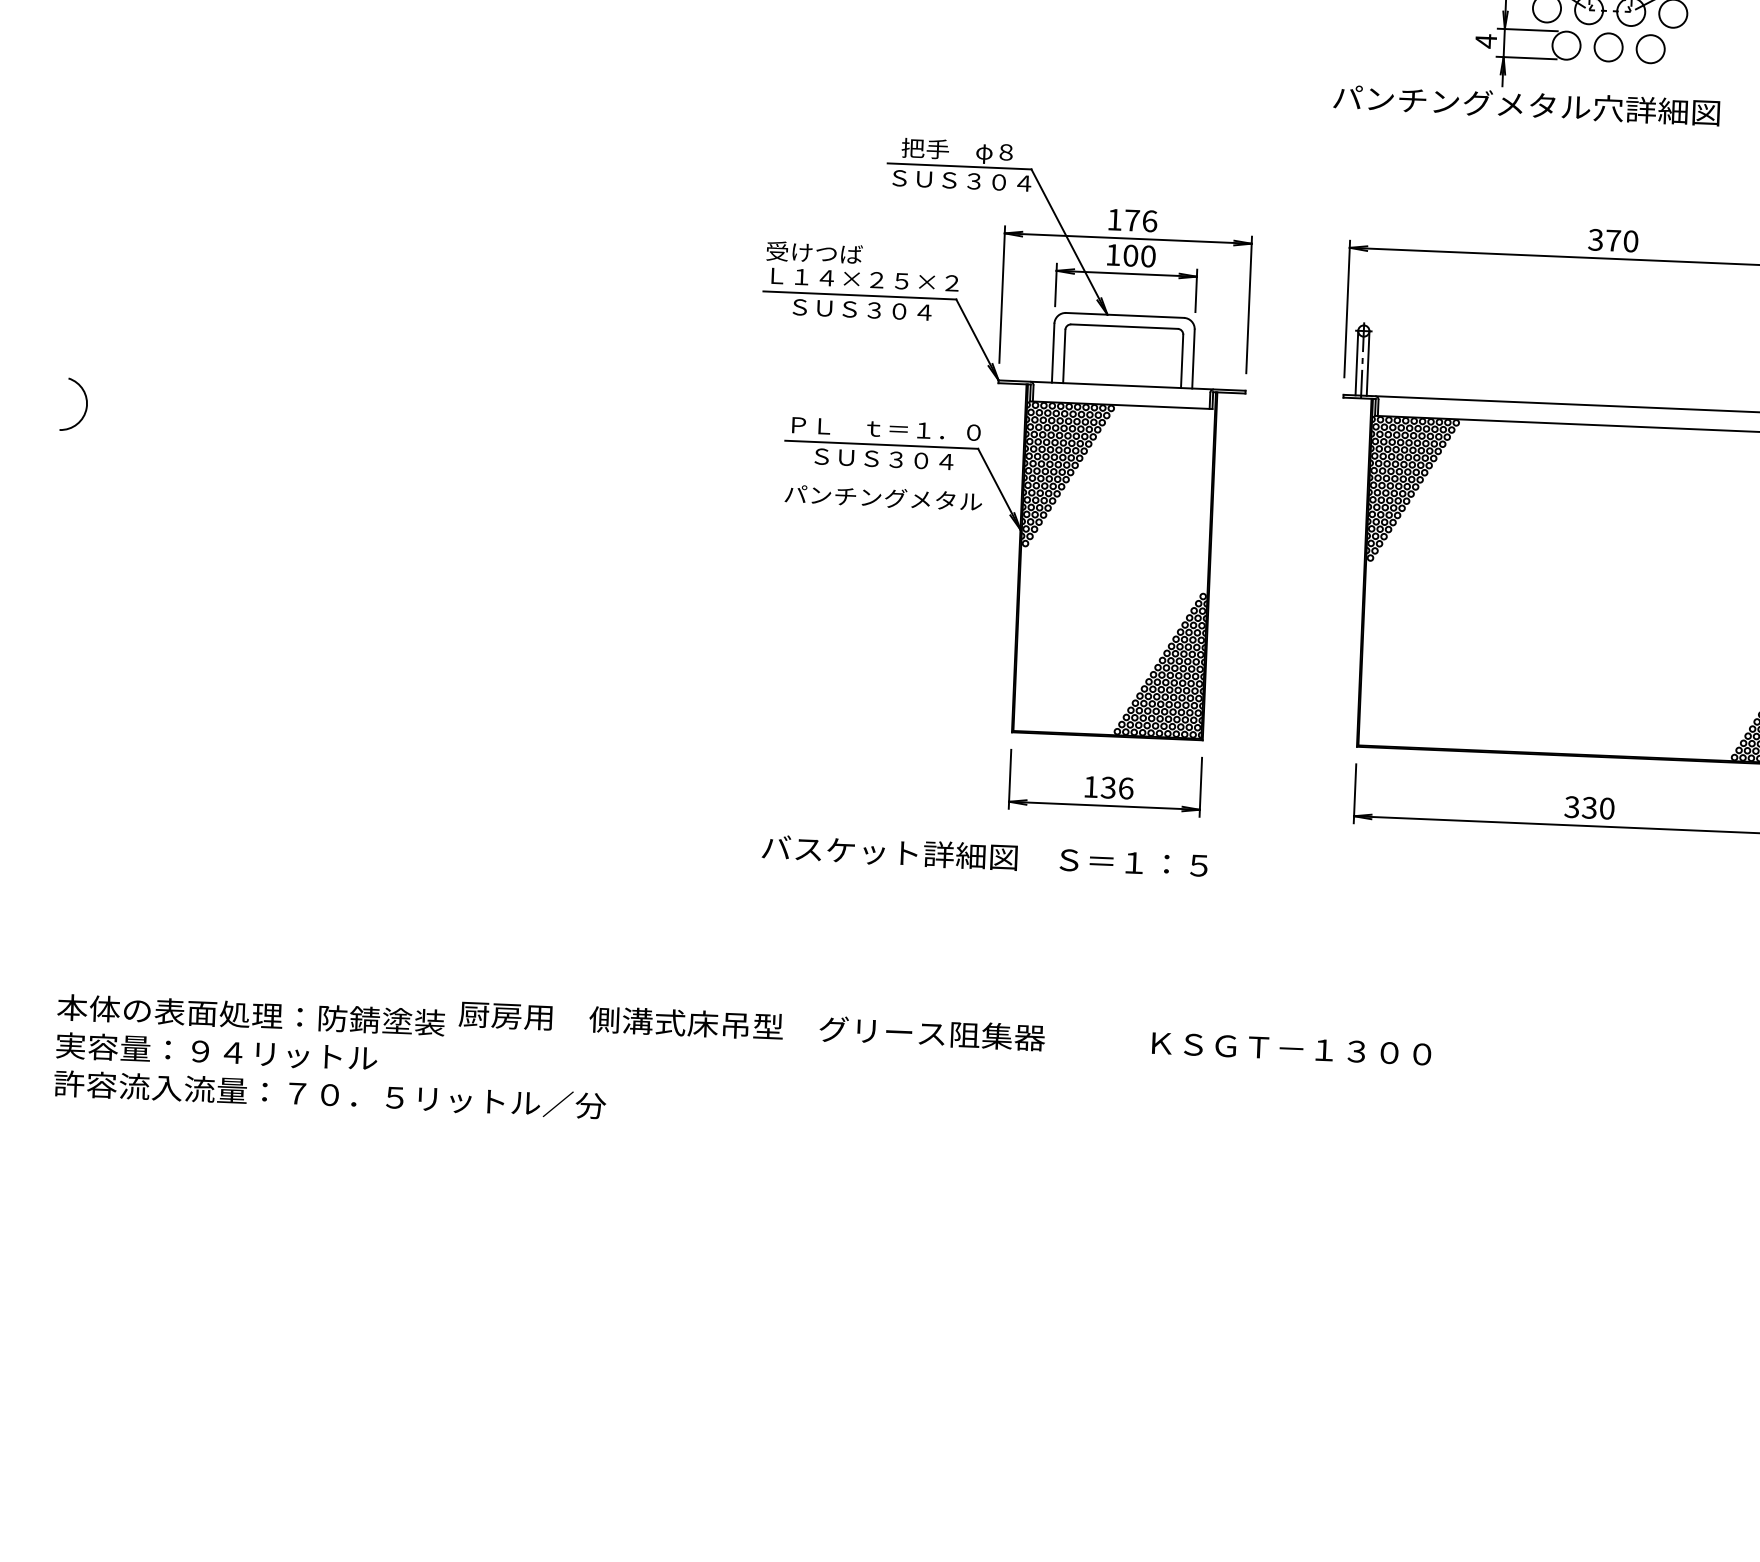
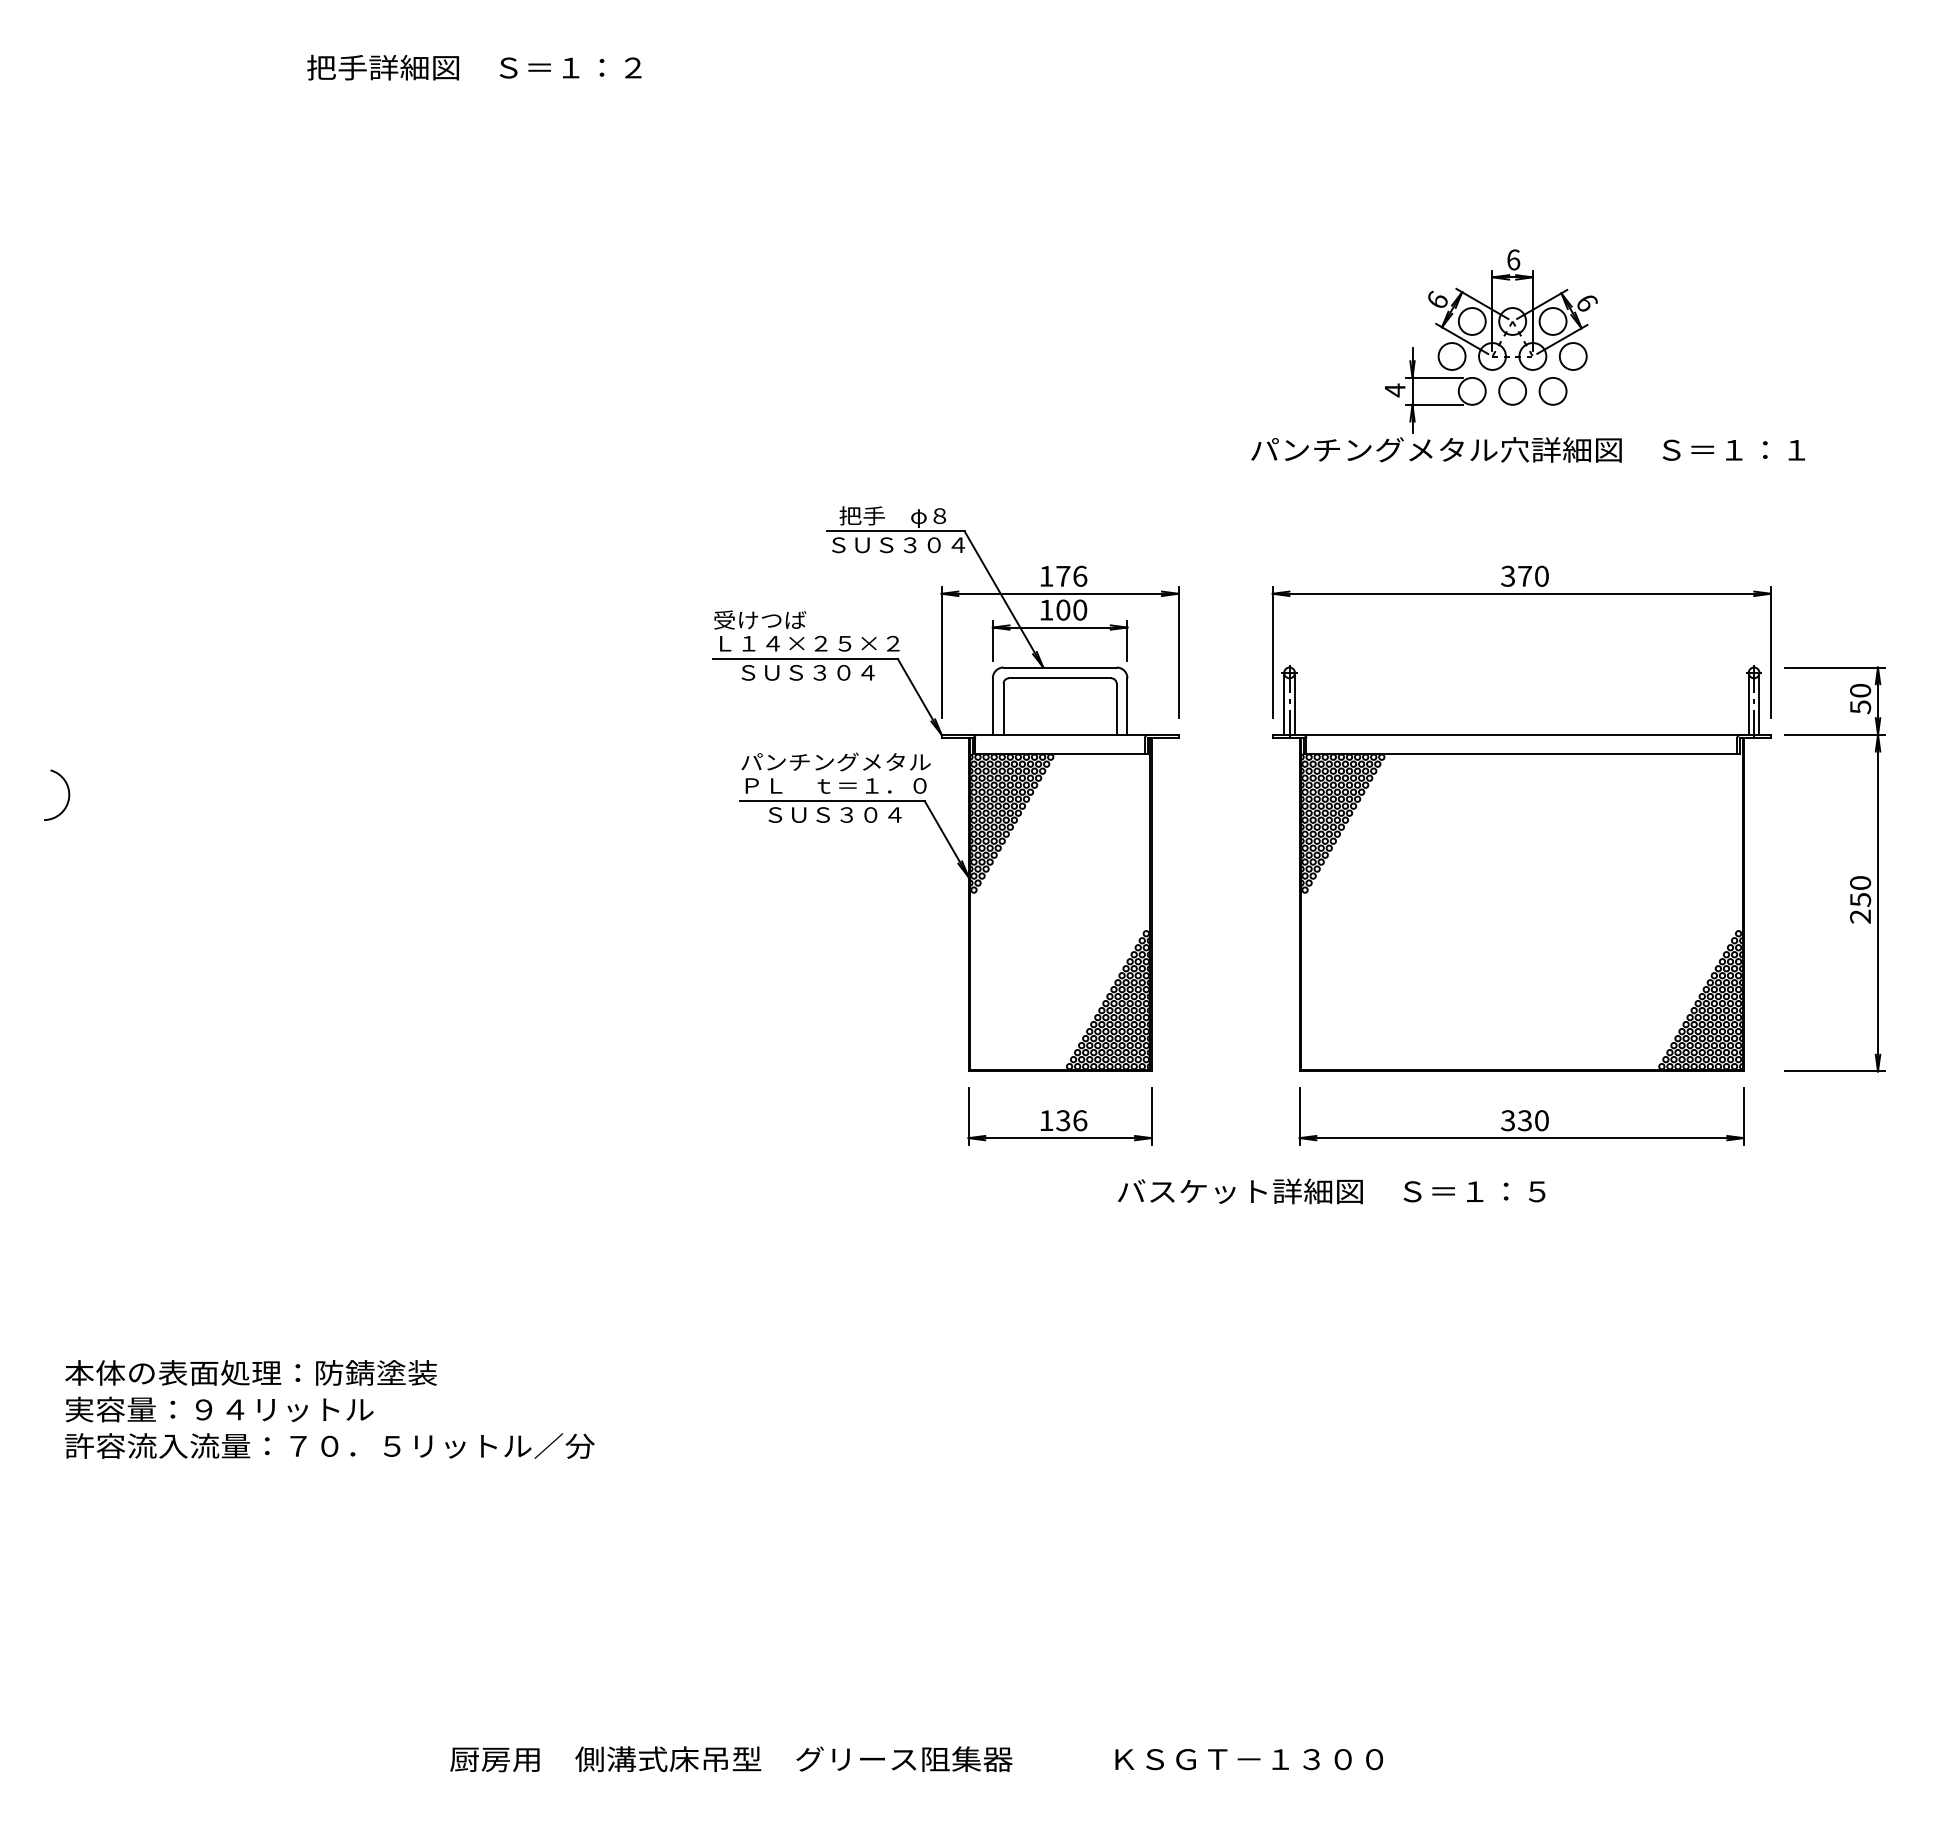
text: (882, 497) -> (835, 761), moved
text: (984, 856) -> (1331, 1191), moved
text: (944, 1034) -> (916, 1759), moved

